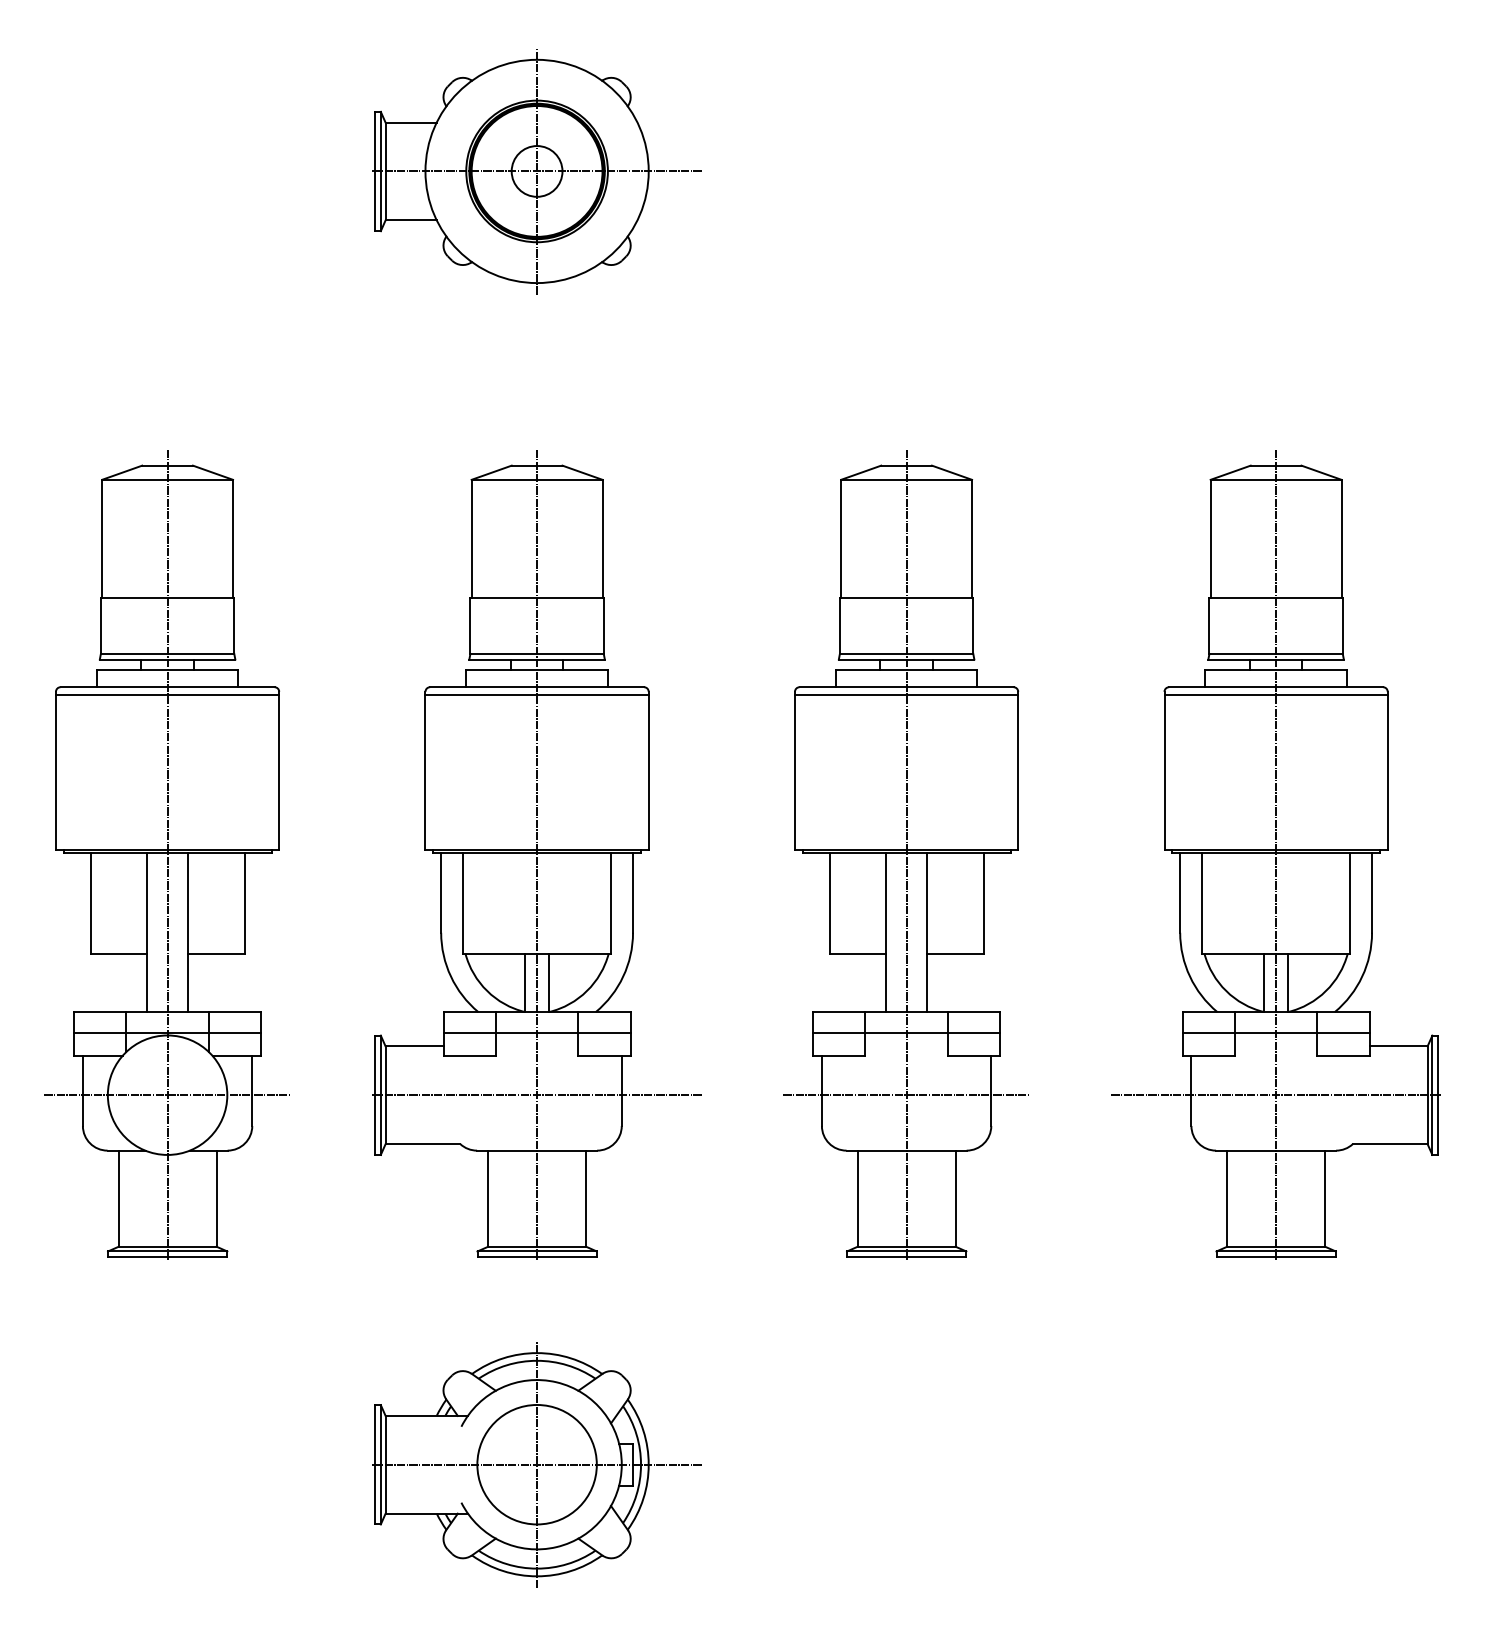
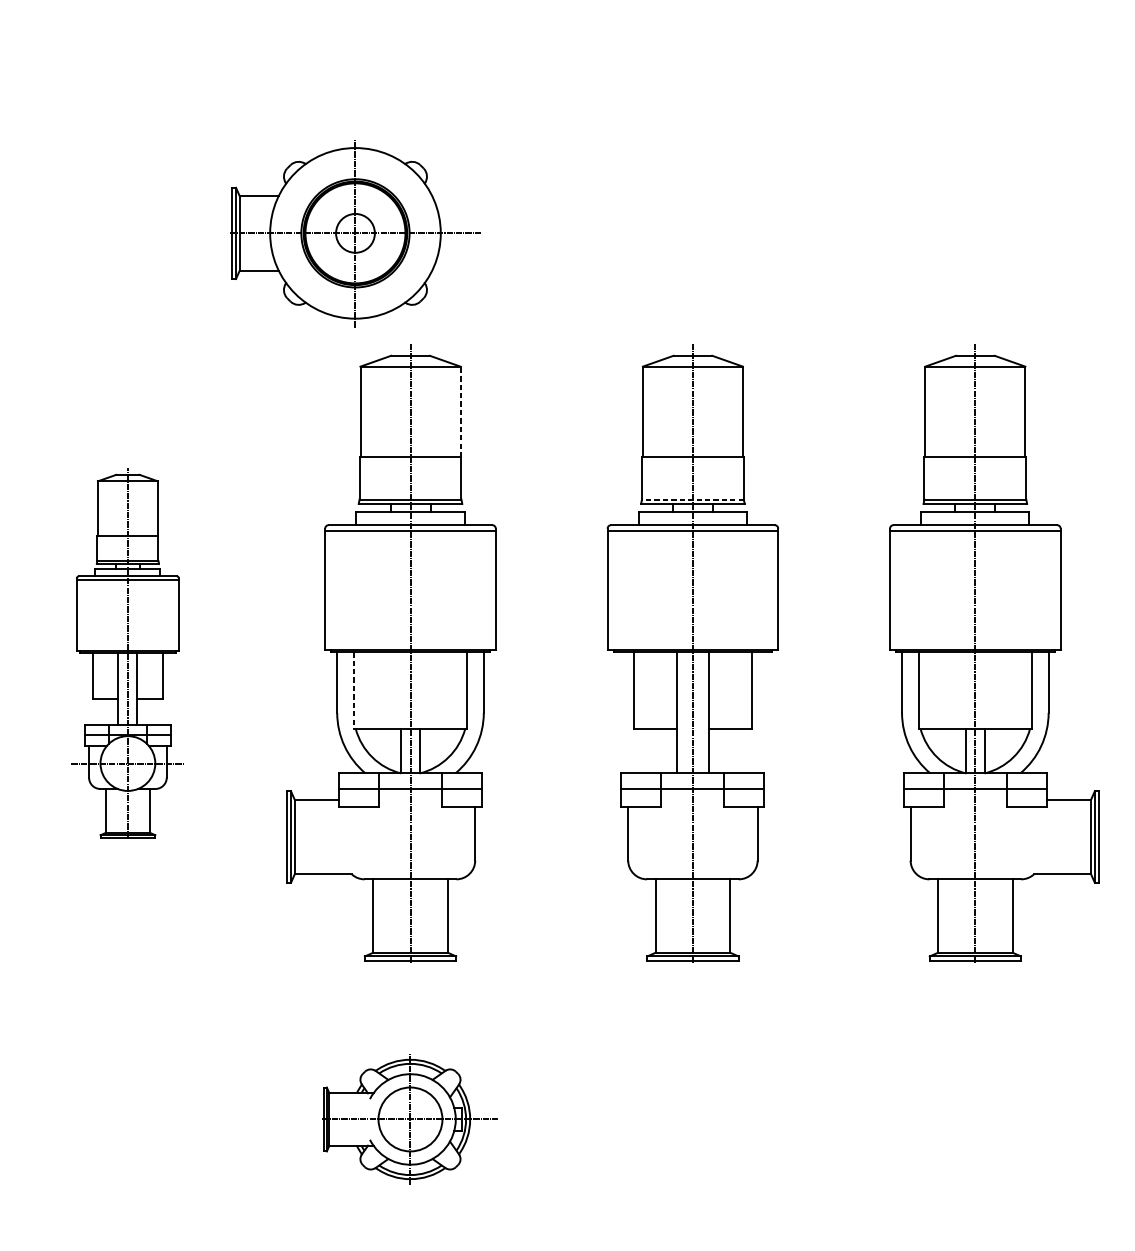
part: (536, 171) -> (355, 233), moved
line: (602, 538) -> (460, 411), solid -> dashed
line: (906, 653) -> (692, 499), solid -> dashed
part: (166, 854) -> (127, 653), size x0.6
line: (463, 904) -> (354, 691), solid -> dashed
line: (536, 1095) -> (410, 837), removed
line: (906, 1095) -> (692, 837), removed
line: (1275, 1095) -> (974, 837), removed
part: (536, 1464) -> (410, 1119), size x0.7

